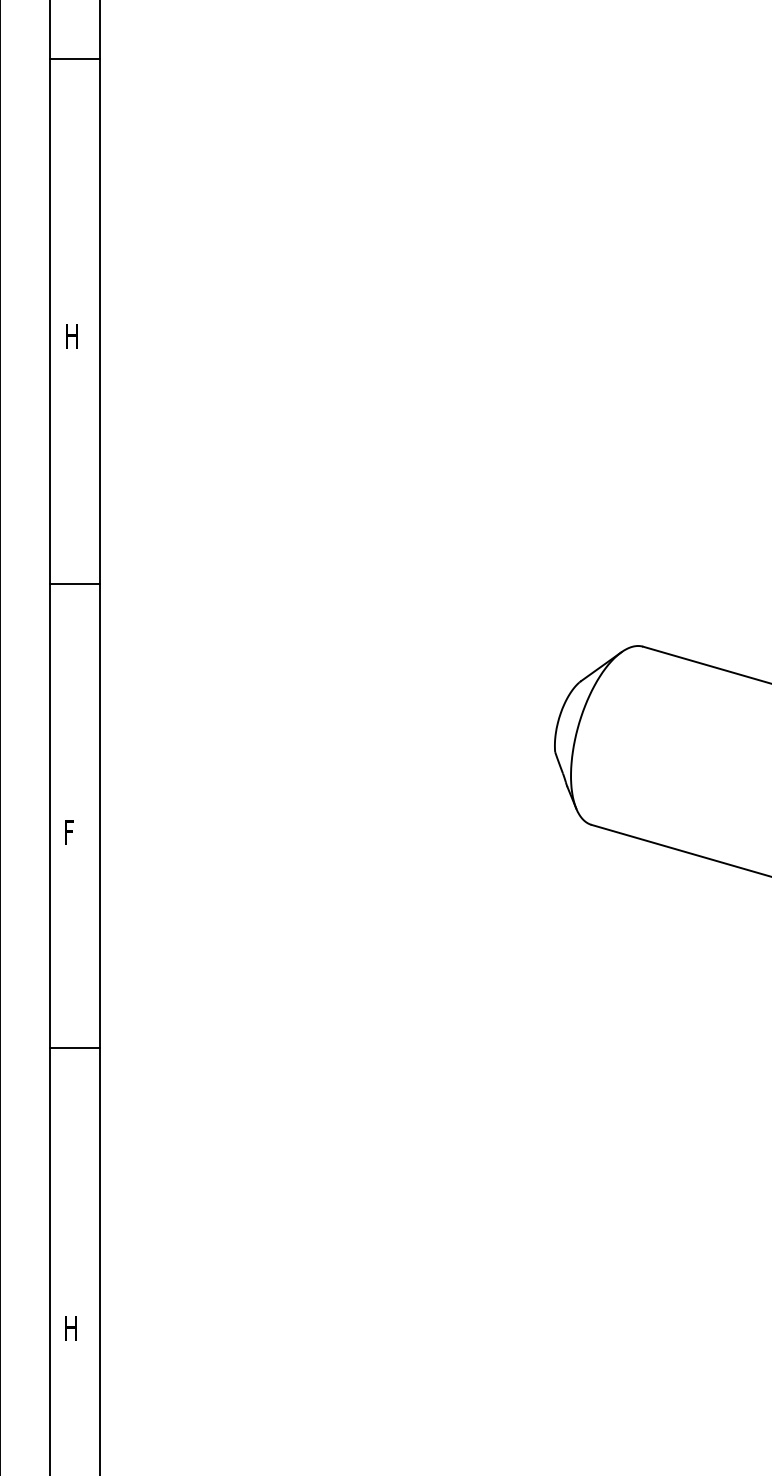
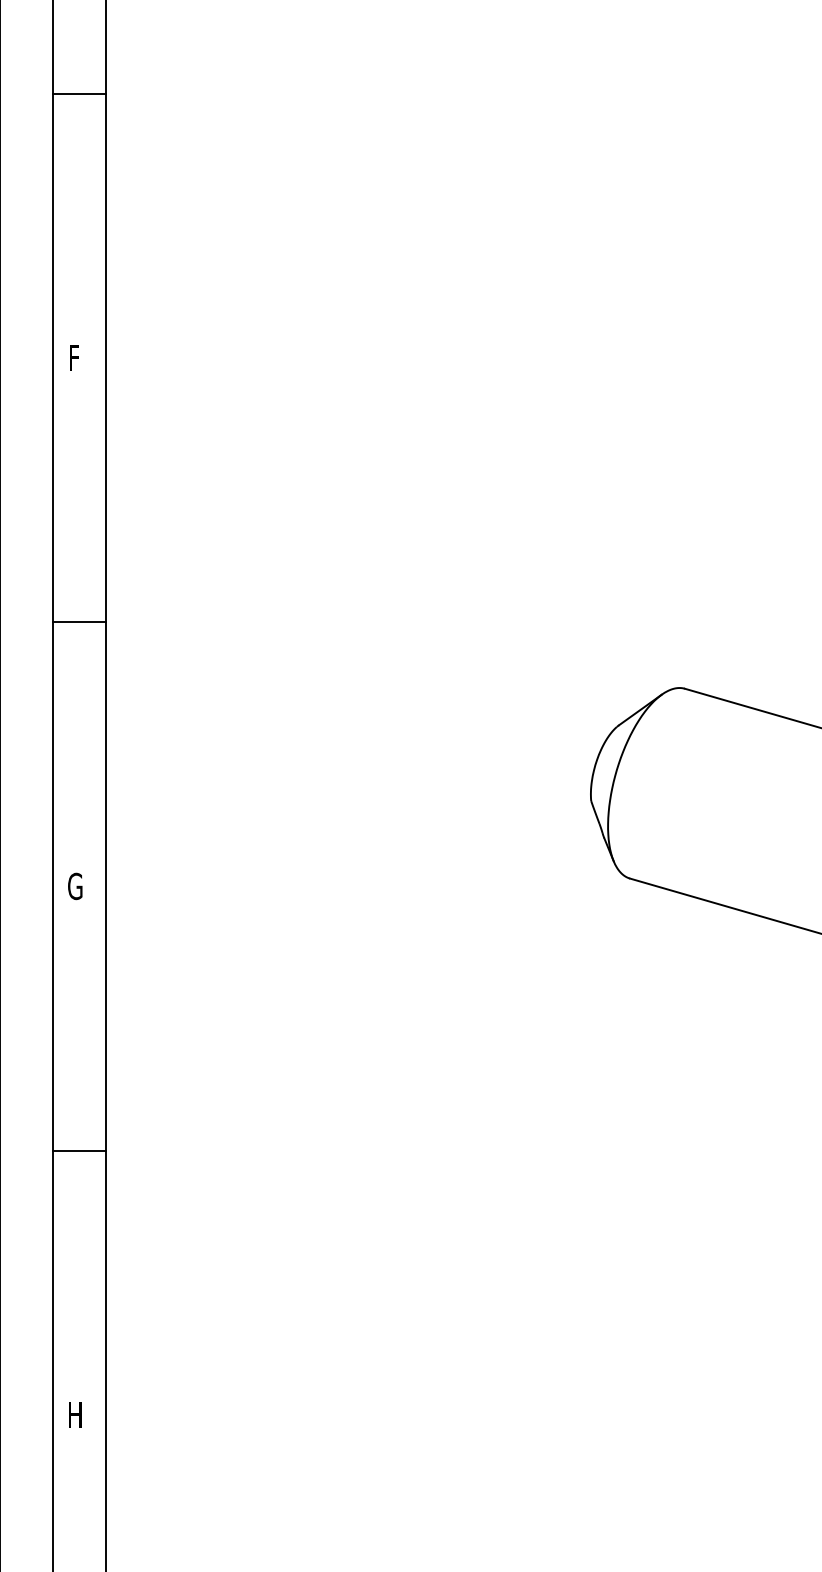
line: (74, 58) -> (79, 93), moved
text: (72, 335) -> (77, 357), H -> F
text: (71, 832) -> (75, 886), F -> G
line: (74, 1048) -> (79, 1150), moved

